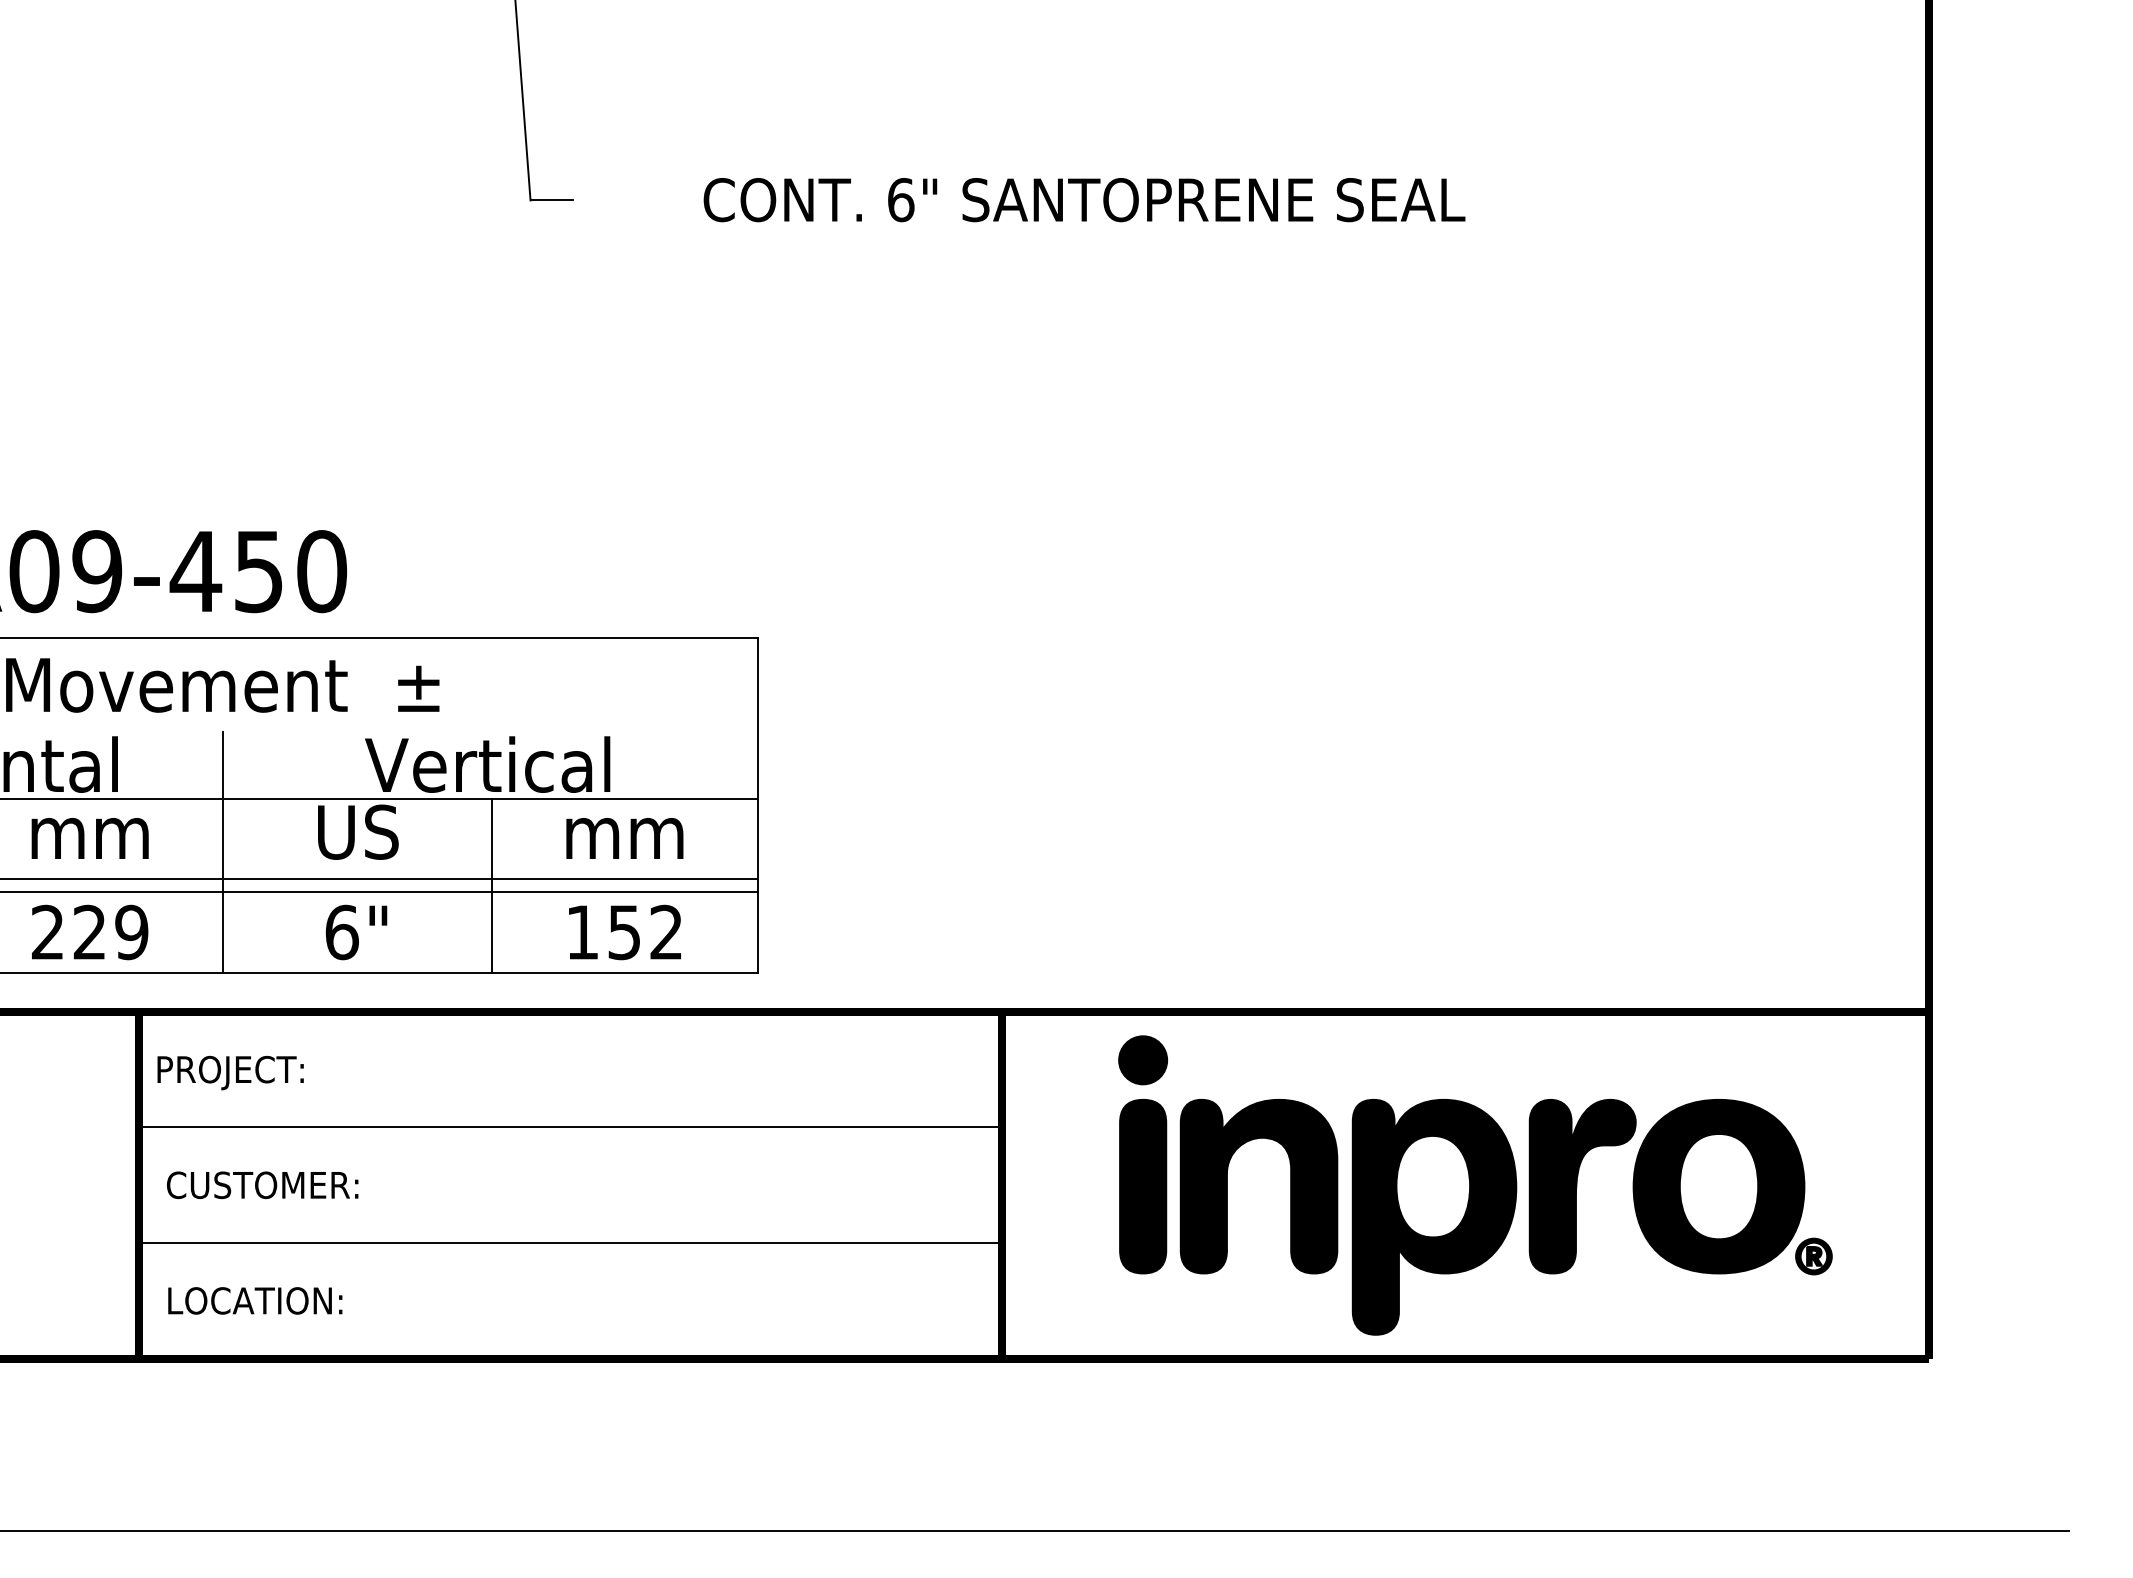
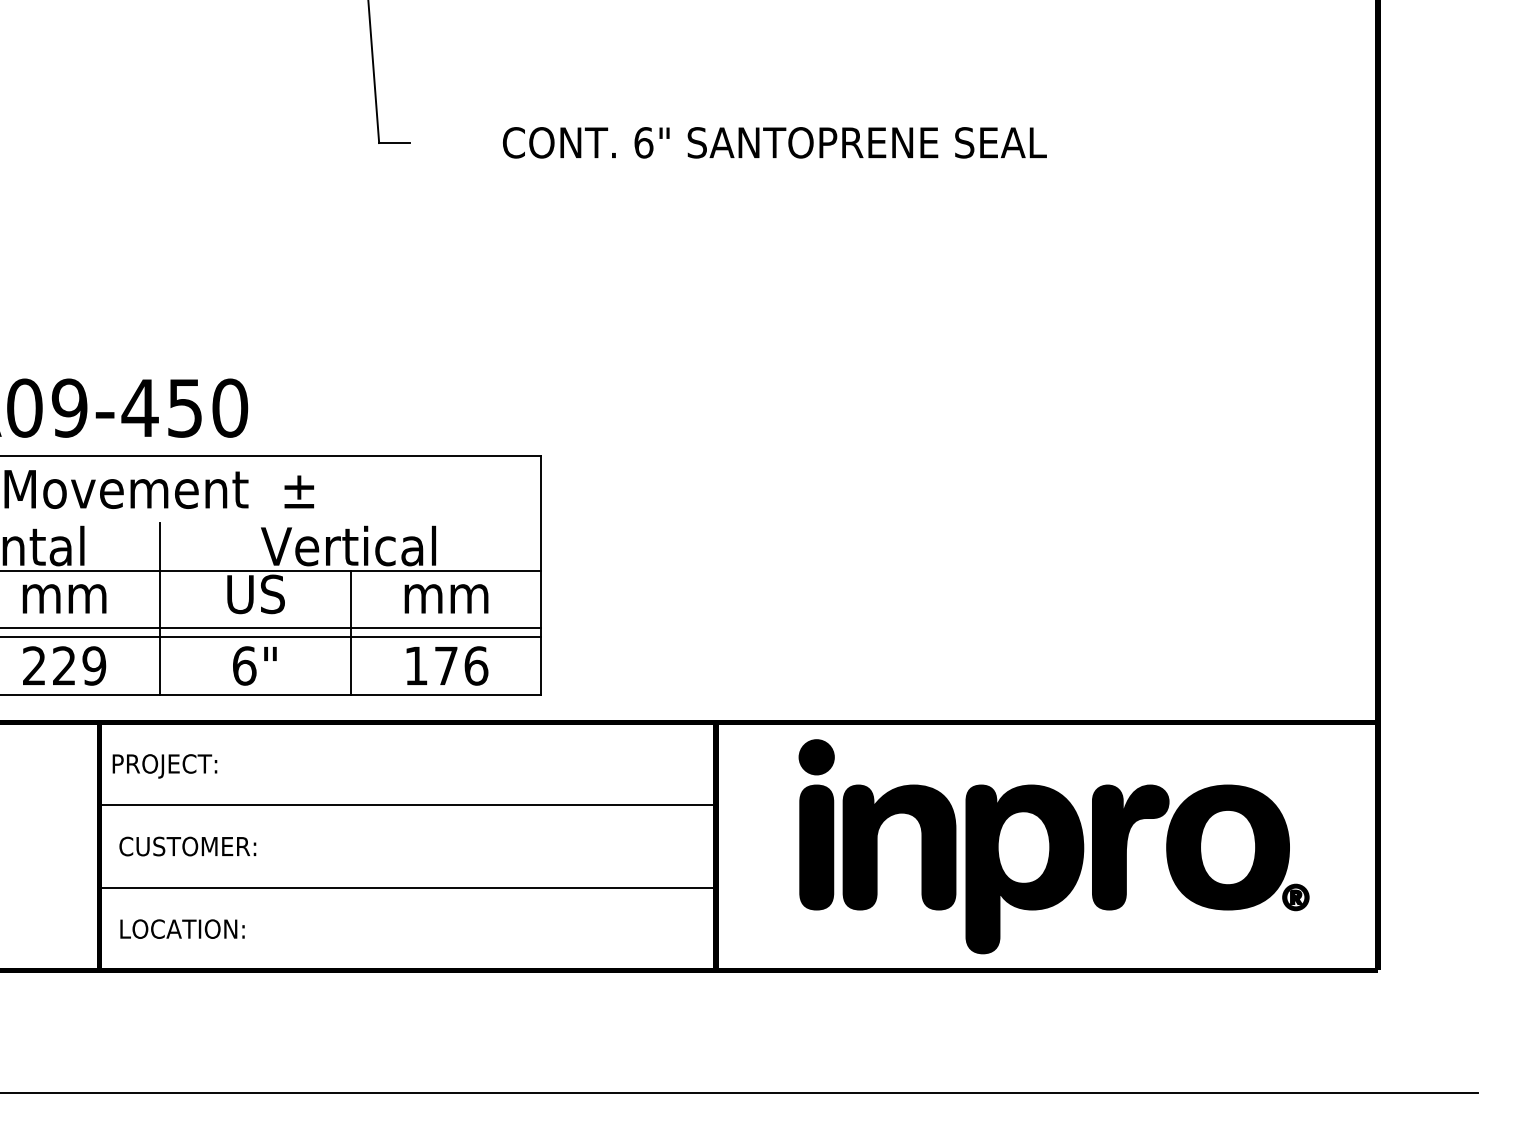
text: (645, 932) -> (461, 666), 152 -> 176

